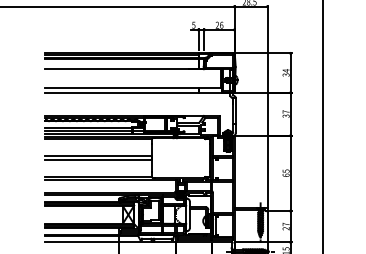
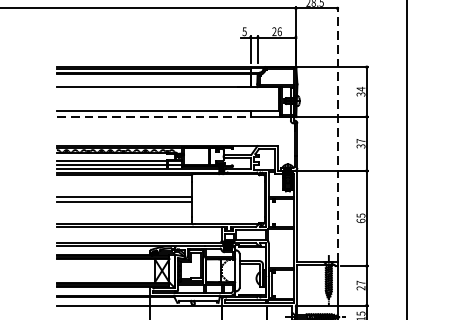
line: (121, 92) -> (153, 116), solid -> dashed
line: (267, 106) -> (337, 134), solid -> dashed

